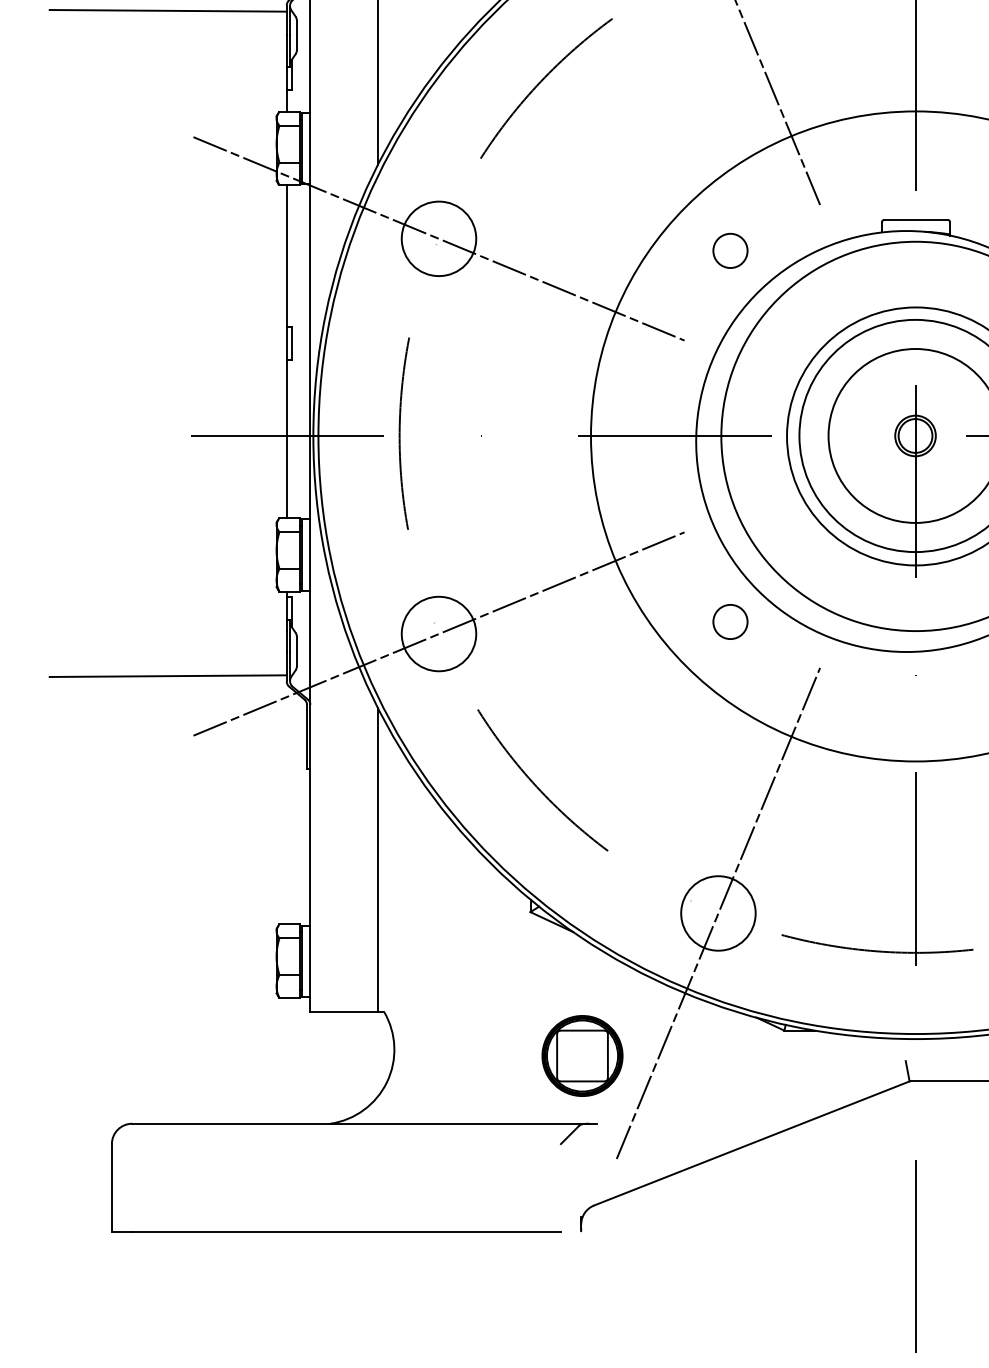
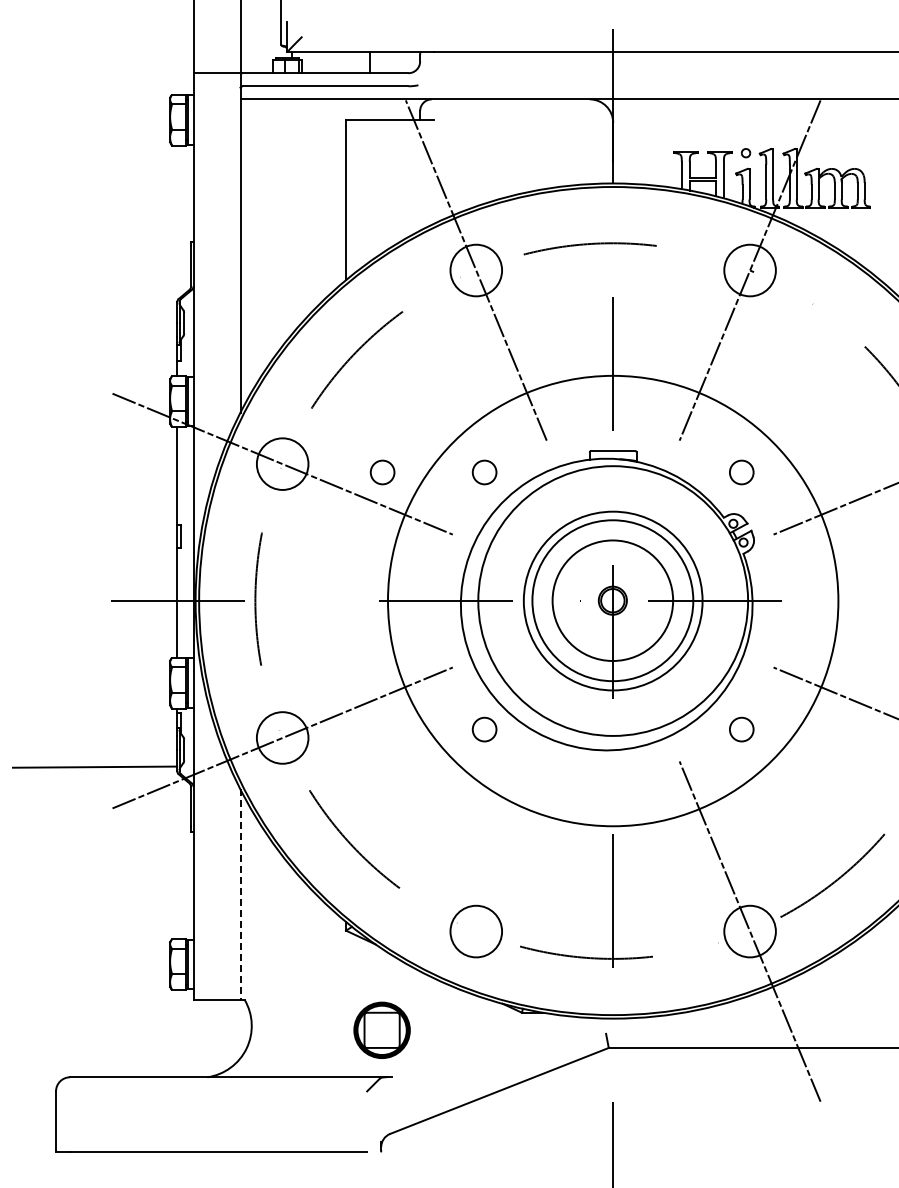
line: (167, 9) -> (94, 305), removed
circle: (583, 250) -> (382, 472), added
line: (378, 861) -> (240, 895), solid -> dashed
line: (717, 913) -> (475, 931), removed

